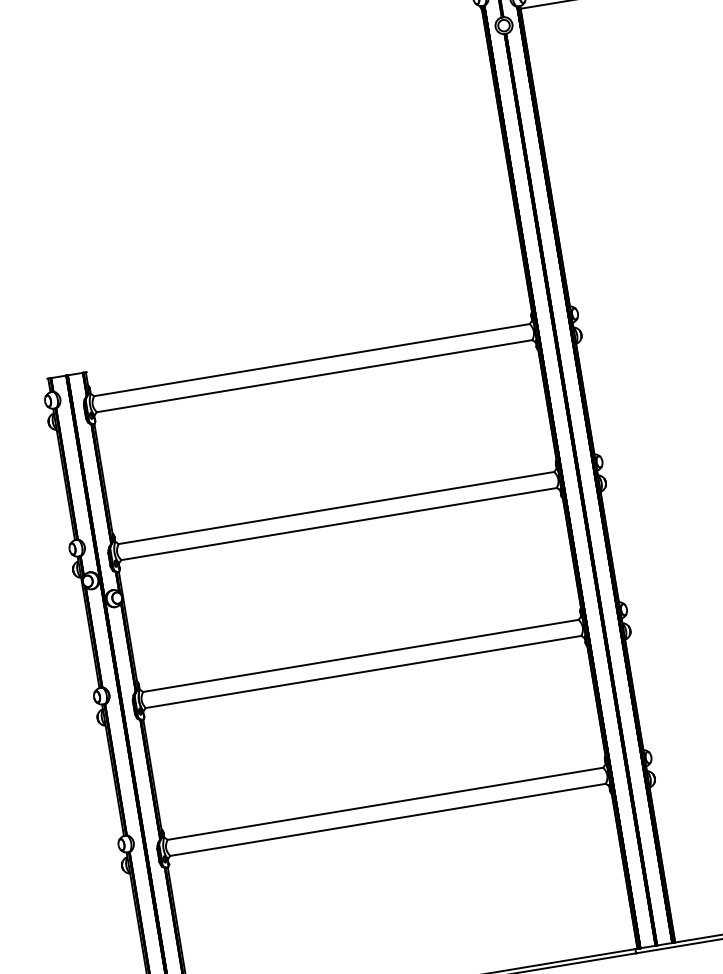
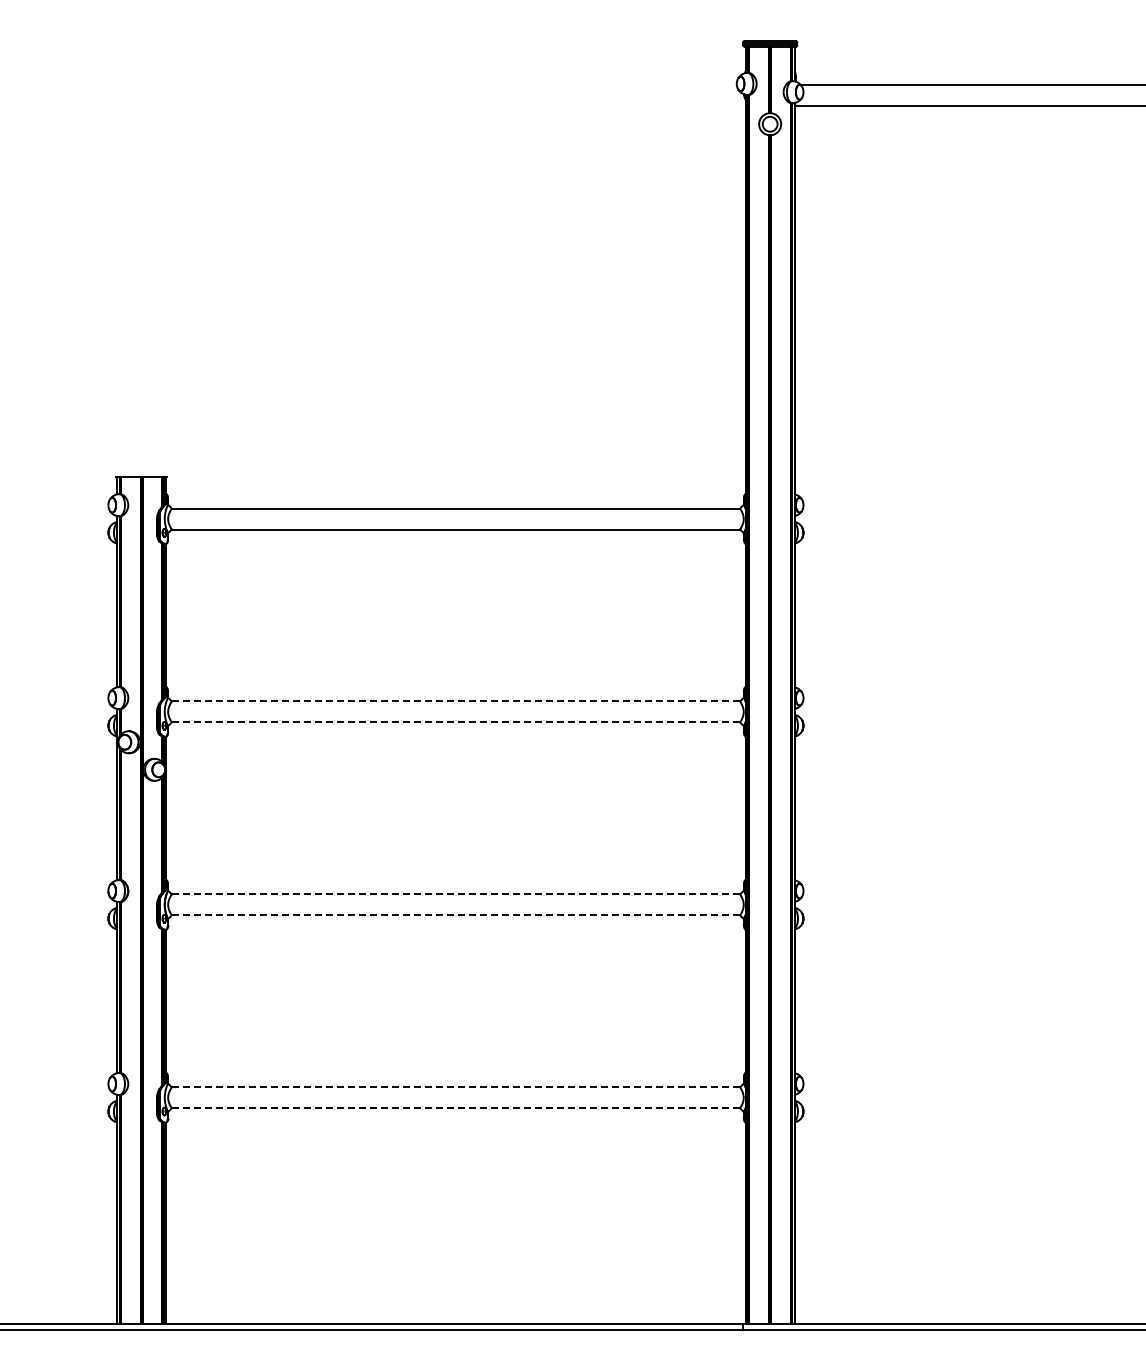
line: (336, 508) -> (455, 701), solid -> dashed
line: (339, 524) -> (456, 722), solid -> dashed
line: (360, 656) -> (455, 894), solid -> dashed
line: (364, 672) -> (456, 915), solid -> dashed
line: (385, 803) -> (455, 1087), solid -> dashed
line: (388, 819) -> (456, 1108), solid -> dashed

